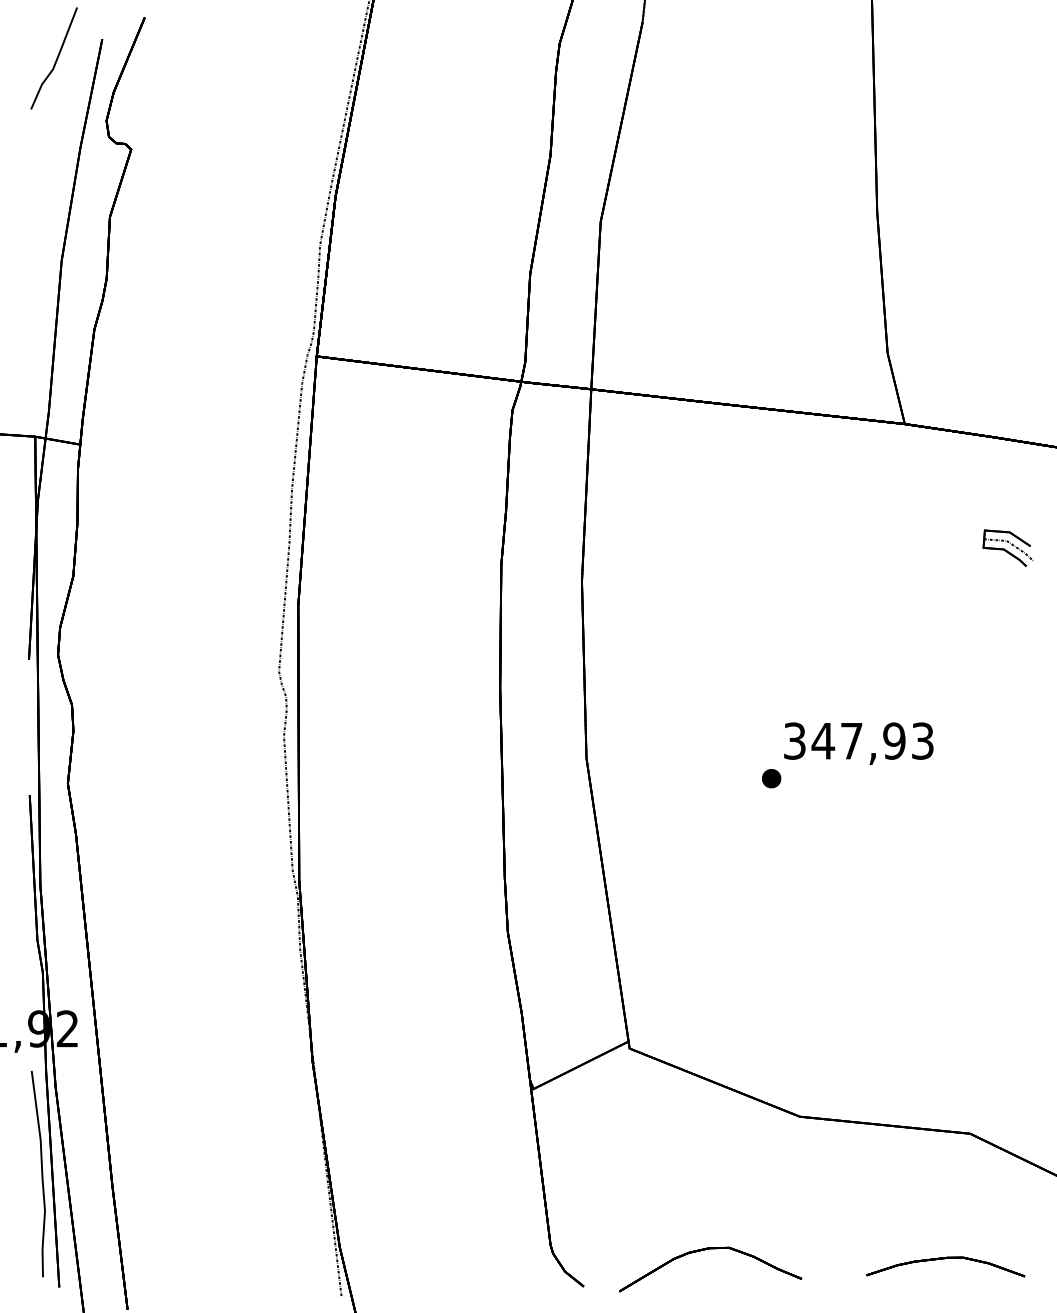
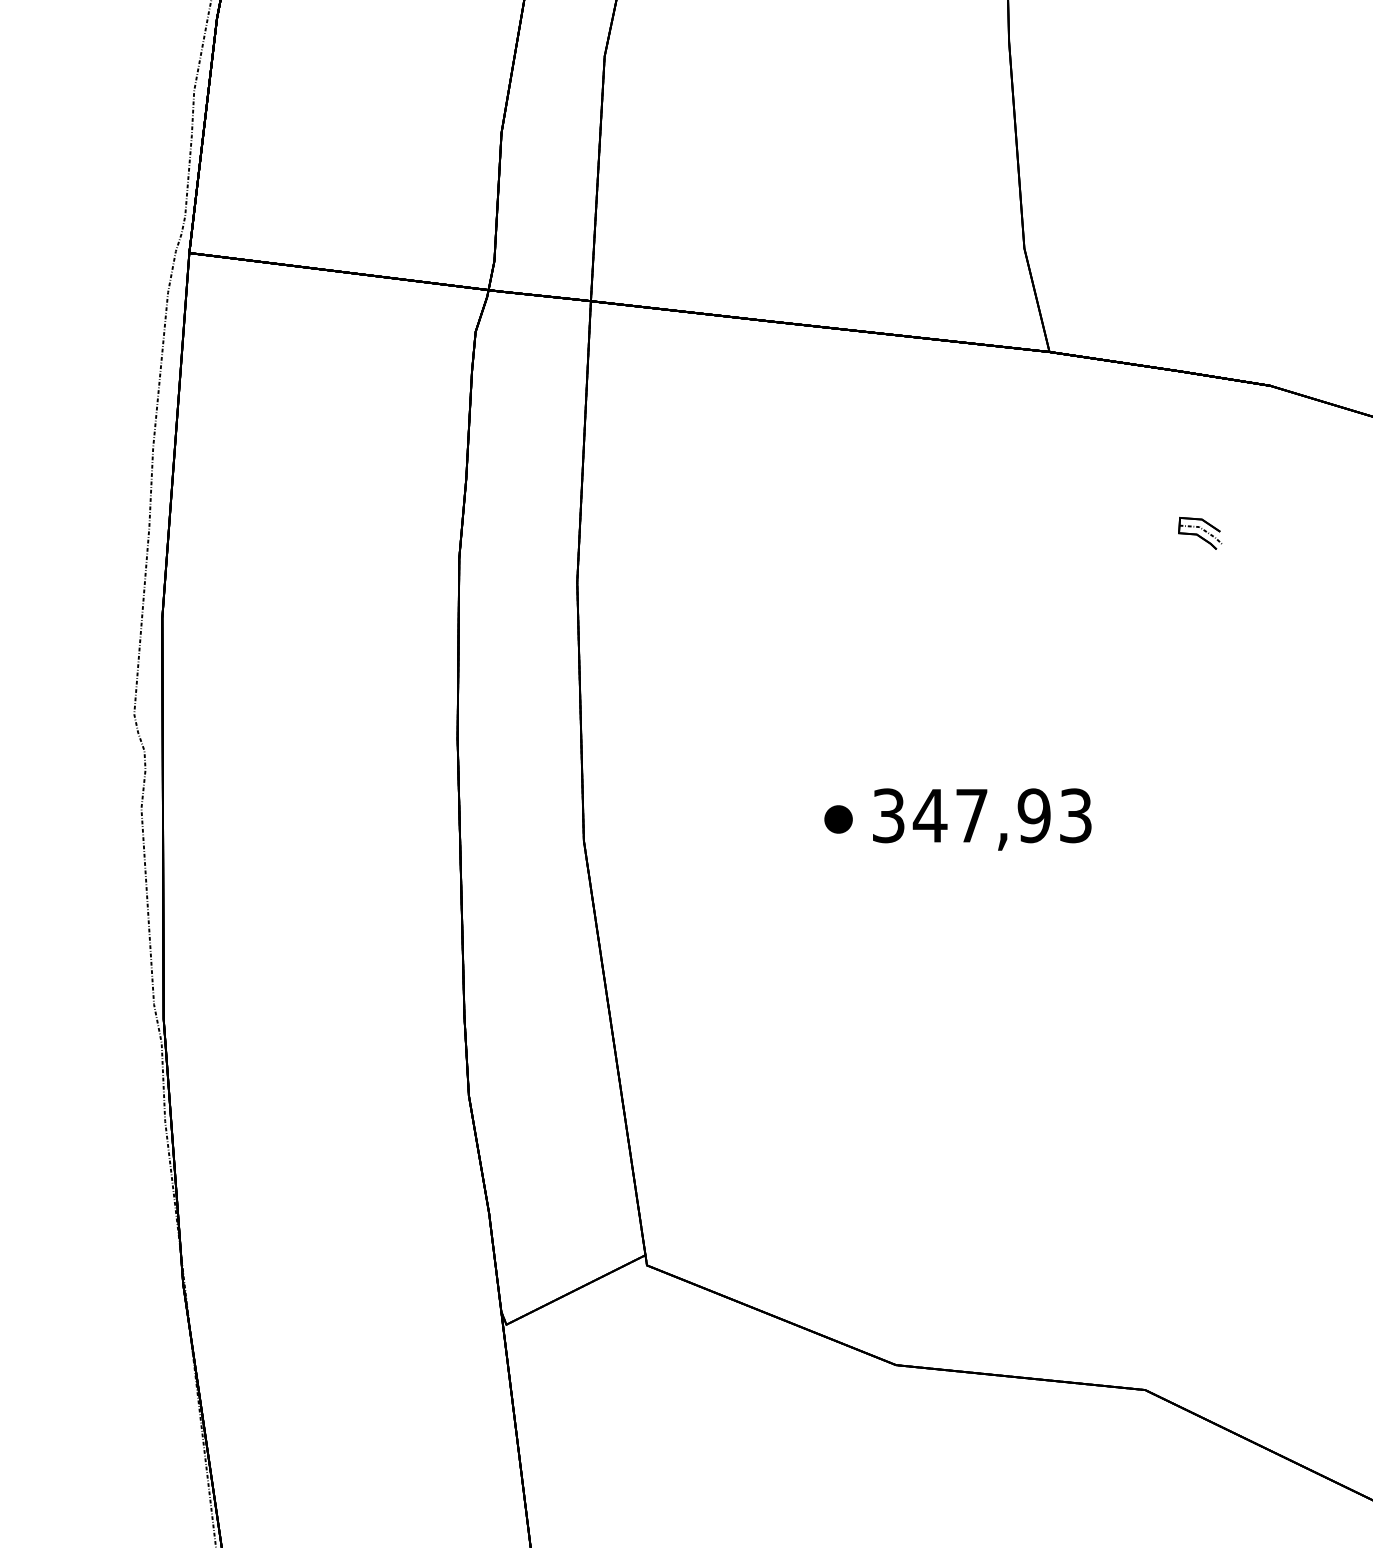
part: (1007, 547) -> (1199, 532), size x0.6
part: (771, 778) -> (838, 819), moved

